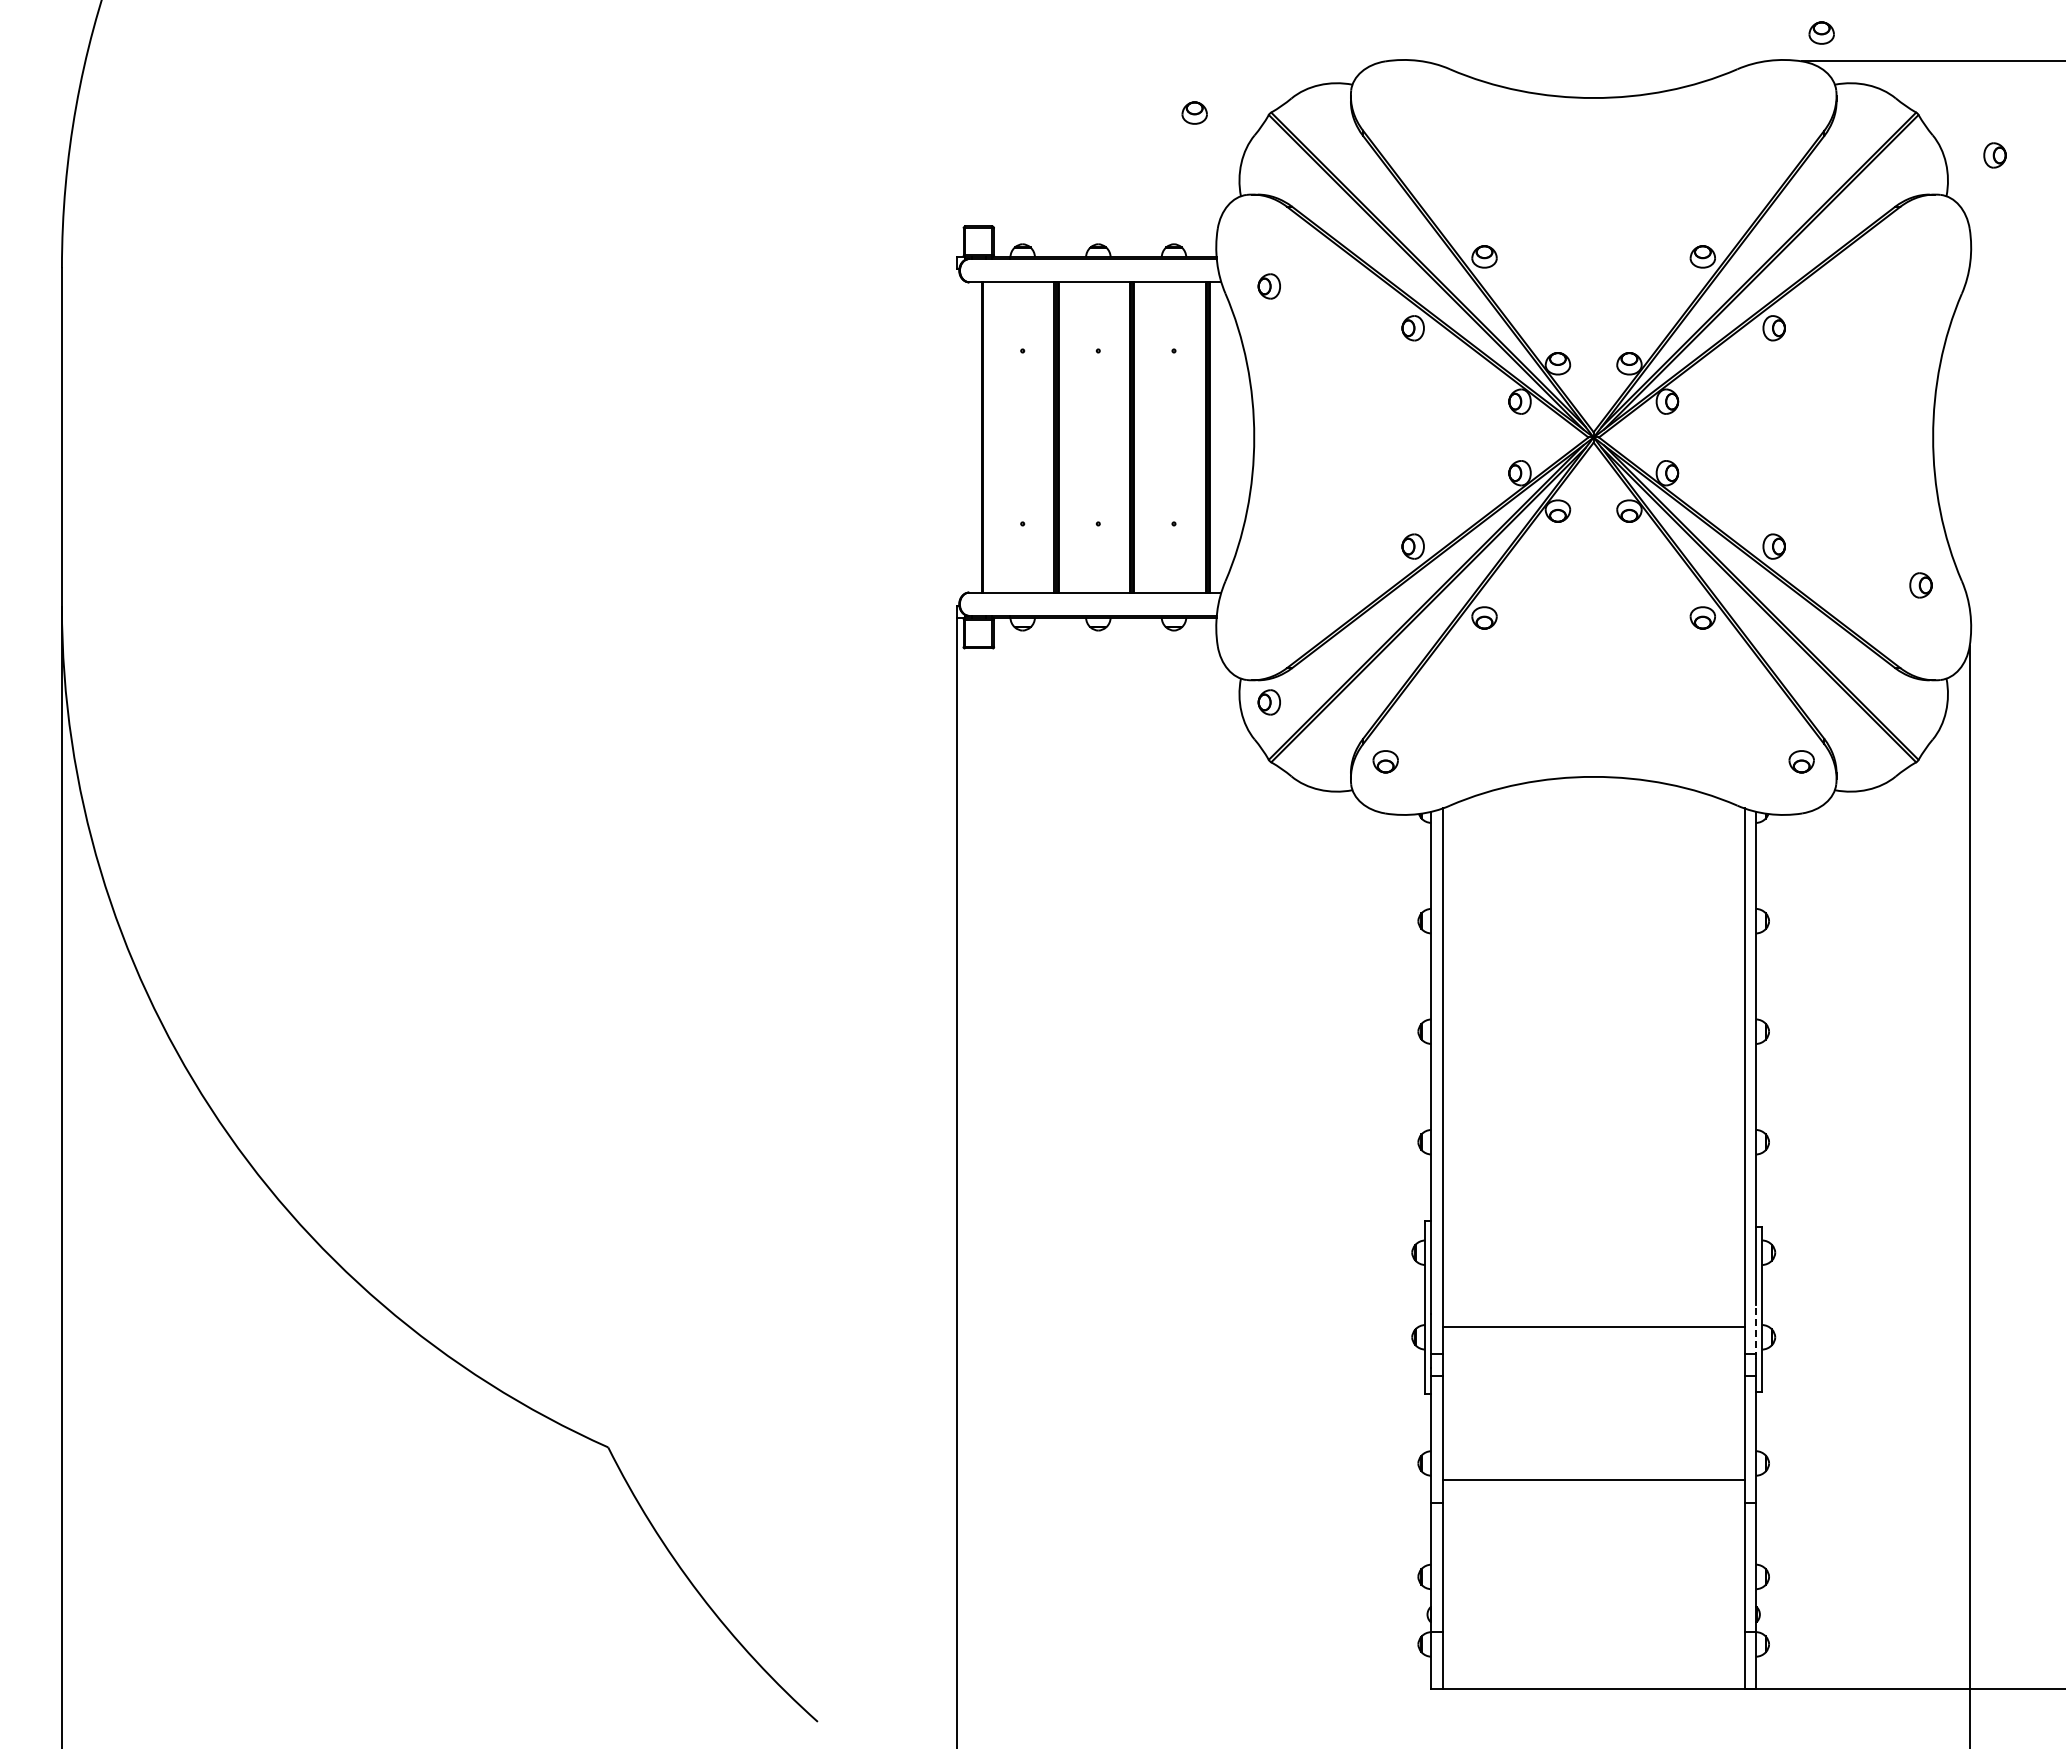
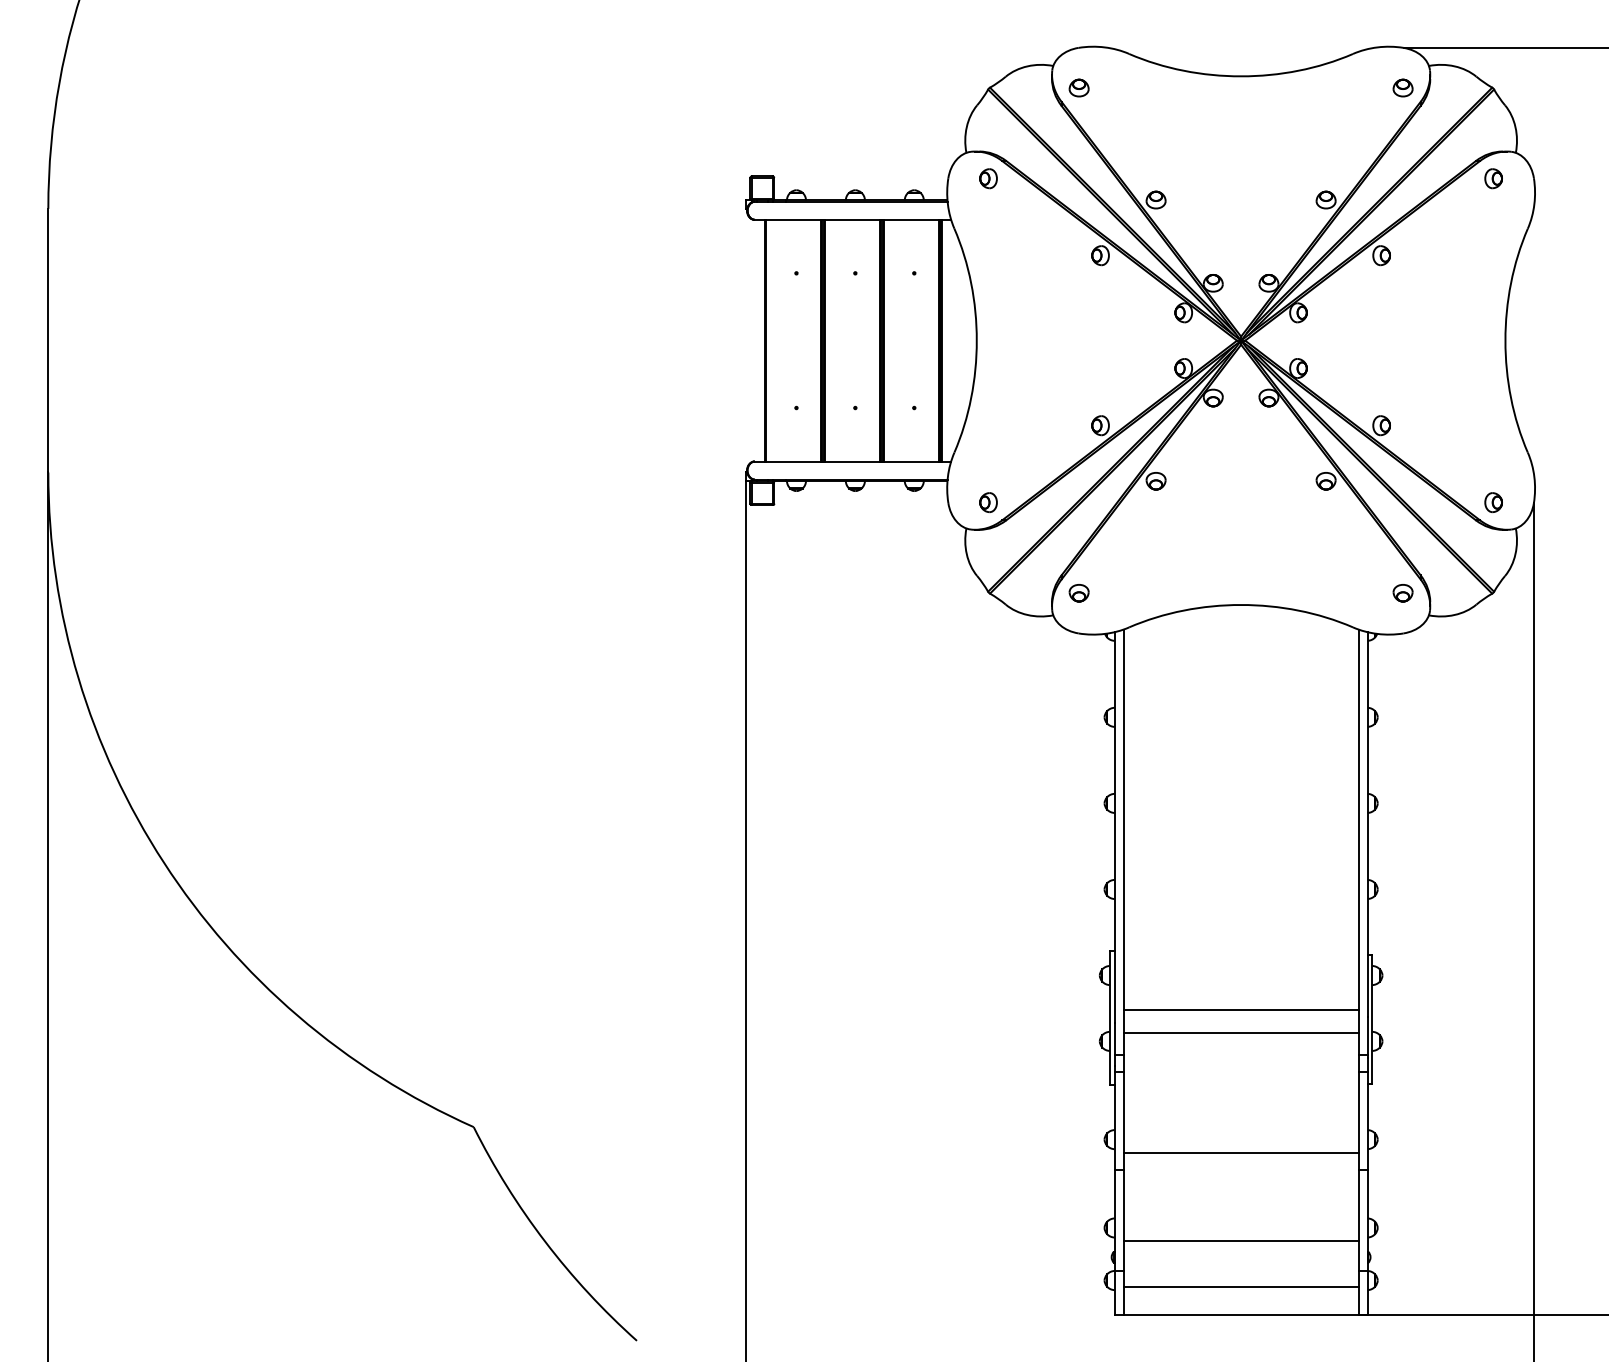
part: (1821, 32) -> (1402, 87), moved
part: (1194, 112) -> (1078, 87), moved
part: (1994, 155) -> (1493, 178), moved
part: (1268, 286) -> (987, 178), moved
part: (1920, 585) -> (1493, 502), moved
part: (1268, 702) -> (987, 502), moved
line: (1593, 1297) -> (1240, 1010), added
line: (1756, 1332) -> (1367, 1037), dashed -> solid
line: (1593, 1593) -> (1240, 1240), added
line: (1593, 1652) -> (1240, 1286), added

